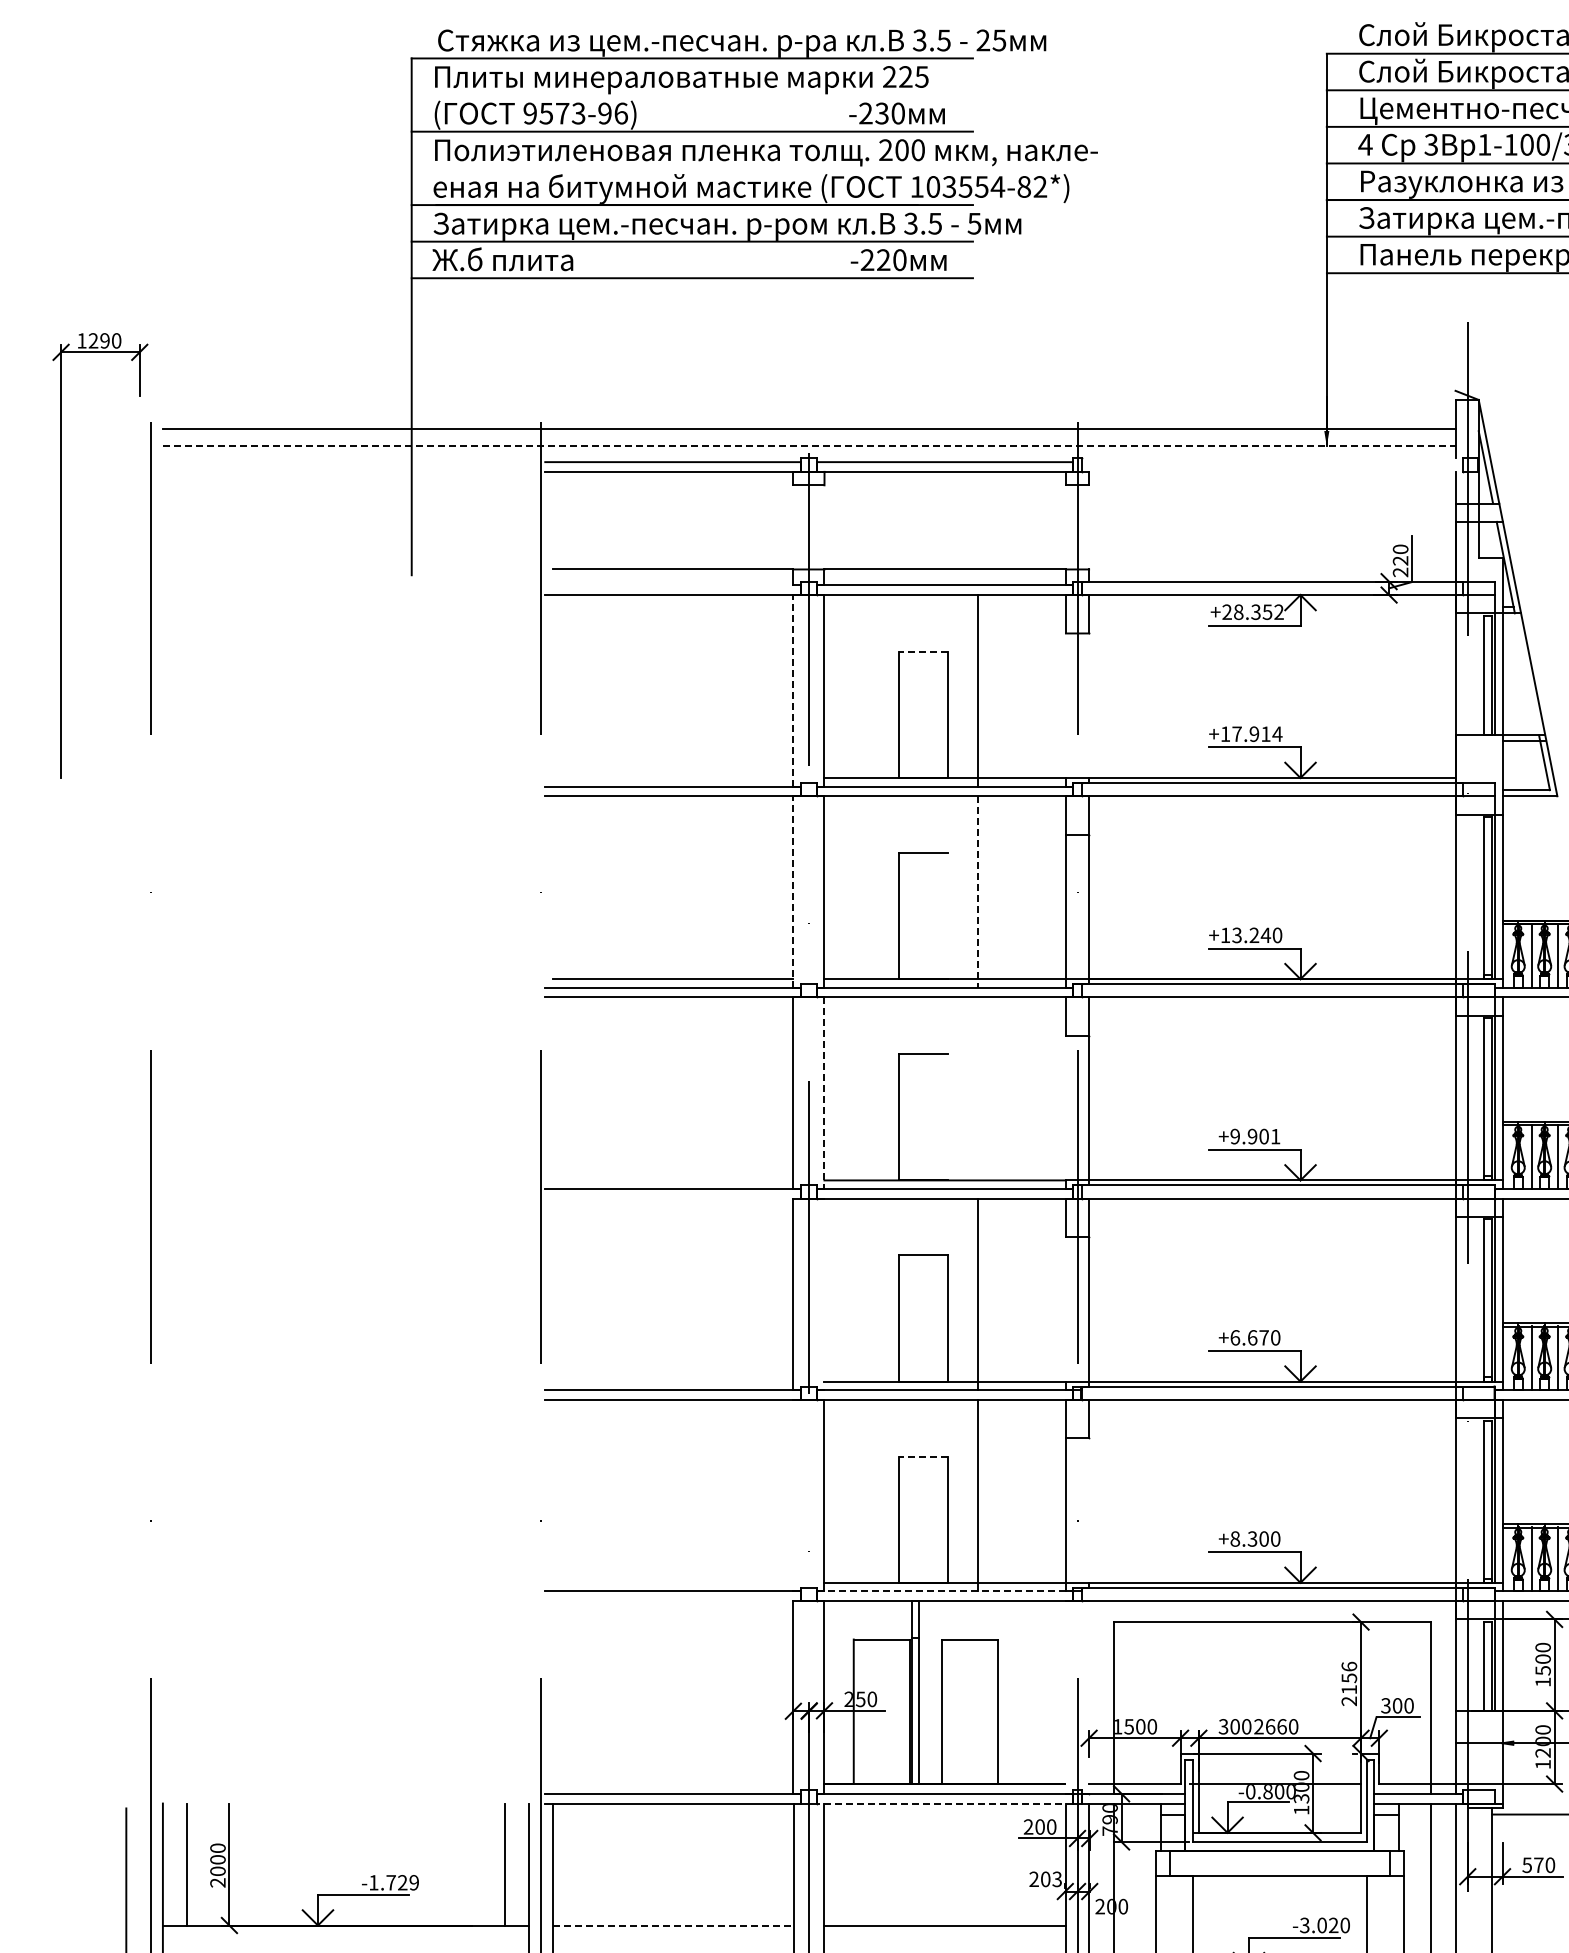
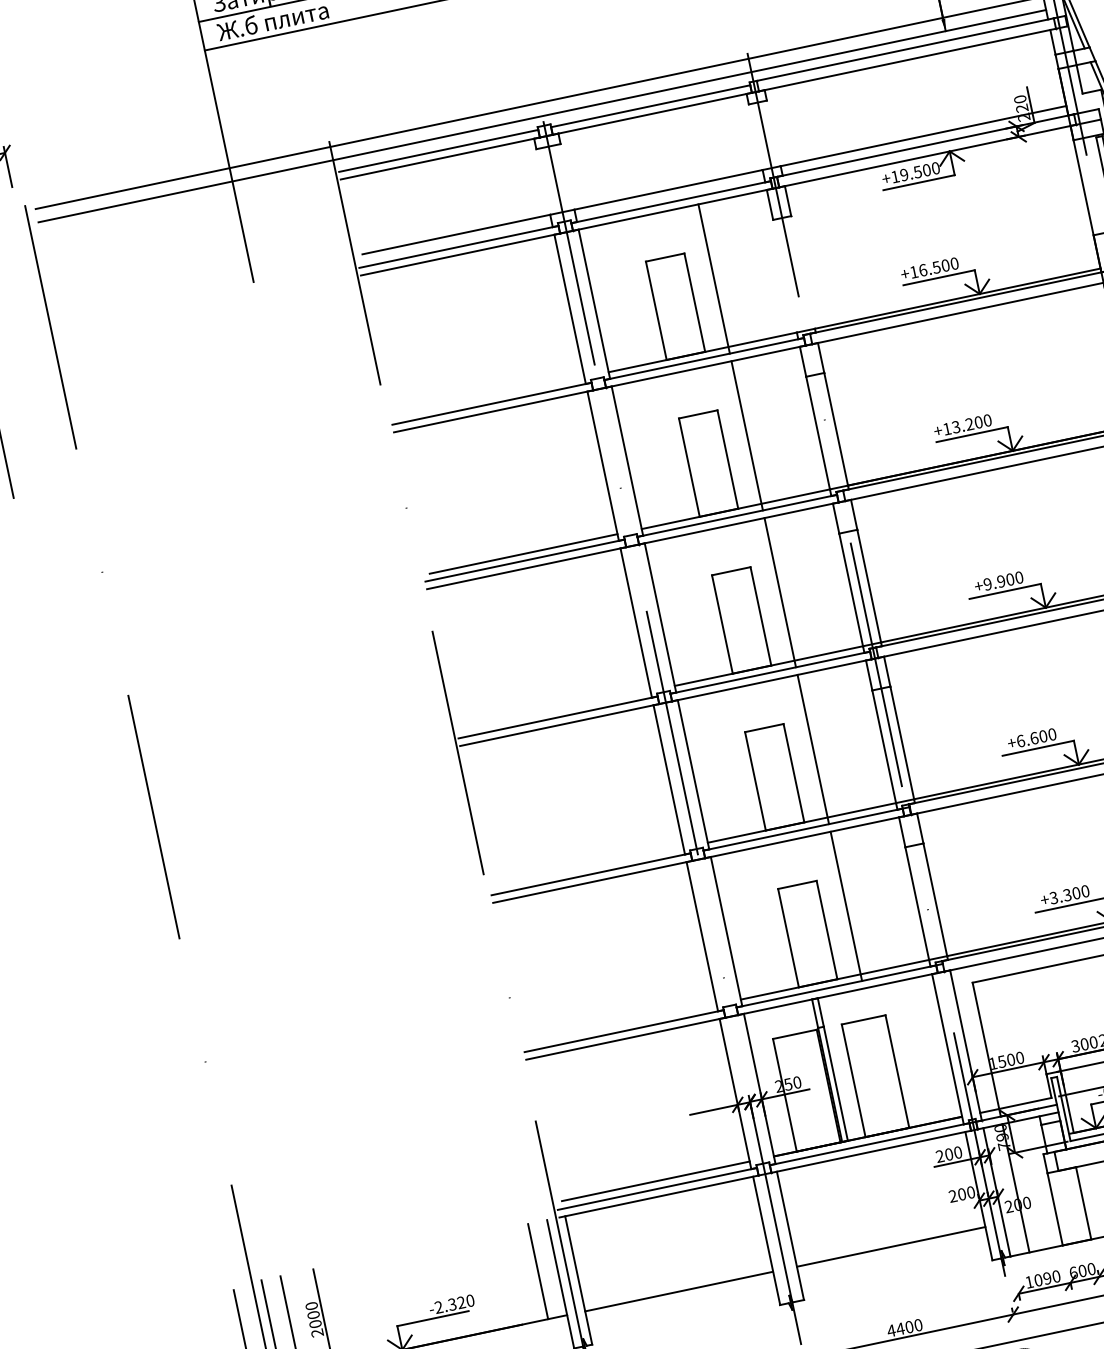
line: (809, 446) -> (542, 116), dashed -> solid
line: (1271, 458) -> (904, 49), added
line: (1271, 471) -> (906, 59), added
line: (1272, 569) -> (923, 136), added
line: (672, 585) -> (458, 247), added
text: (1252, 611) -> (914, 172), +28.352 -> +19.500
line: (923, 651) -> (665, 257), dashed -> solid
line: (793, 690) -> (570, 309), dashed -> solid
text: (1257, 733) -> (938, 266), +17.914 -> +16.500
line: (978, 891) -> (747, 435), dashed -> solid
line: (793, 892) -> (603, 466), dashed -> solid
line: (948, 915) -> (727, 459), added
text: (1265, 935) -> (978, 422), +13.240 -> +13.200
line: (978, 1092) -> (780, 592), added
line: (824, 1093) -> (660, 618), dashed -> solid
line: (1065, 1107) -> (850, 589), added
line: (948, 1117) -> (761, 616), added
text: (1275, 1136) -> (1019, 577), +9.901 -> +9.900
line: (672, 1198) -> (559, 724), added
line: (824, 1294) -> (693, 774), added
line: (1065, 1309) -> (883, 746), added
text: (1263, 1337) -> (1042, 736), +6.670 -> +6.600
line: (923, 1456) -> (797, 884), dashed -> solid
line: (793, 1495) -> (702, 936), added
line: (1089, 1510) -> (935, 899), added
text: (1235, 1538) -> (1054, 897), +8.300 -> +3.300
line: (945, 1591) -> (836, 986), dashed -> solid
line: (672, 1601) -> (625, 1039), added
line: (1065, 1697) -> (947, 1049), added
line: (1089, 1697) -> (966, 1045), added
line: (762, 1711) -> (713, 1110), added
line: (672, 1784) -> (655, 1181), added
line: (944, 1803) -> (870, 1151), dashed -> solid
text: (1056, 1879) -> (970, 1192), 203 -> 200
text: (393, 1882) -> (454, 1303), -1.729 -> -2.320
line: (673, 1925) -> (679, 1291), dashed -> solid

